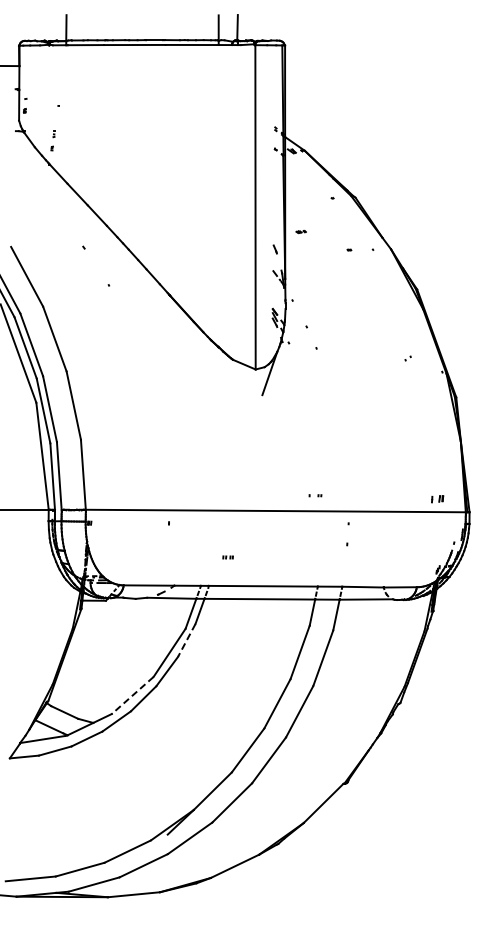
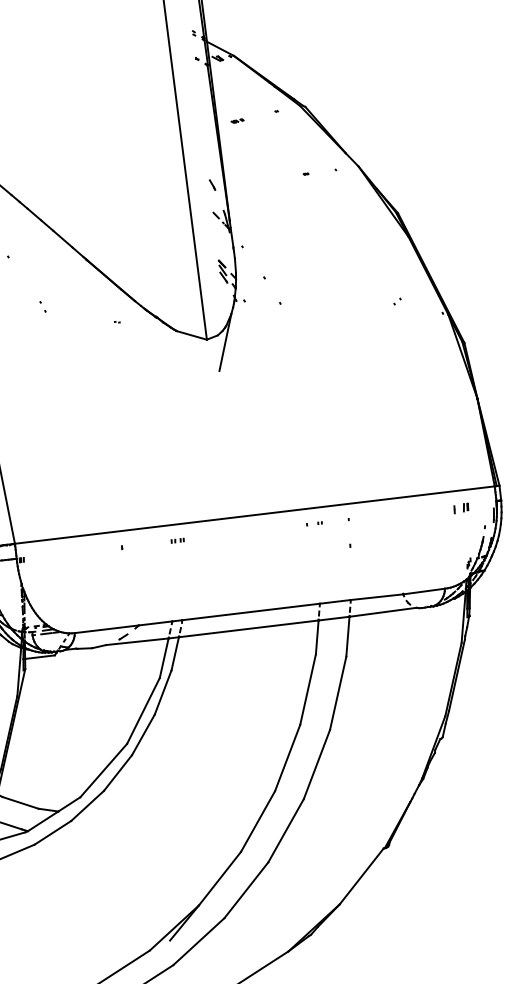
part: (300, 231) -> (236, 120), moved
part: (130, 327) -> (42, 306), added
part: (315, 495) -> (314, 523), moved
part: (437, 499) -> (461, 508), moved
part: (227, 557) -> (176, 540), moved
line: (186, 640) -> (162, 692), dashed -> solid
line: (132, 695) -> (103, 770), dashed -> solid

